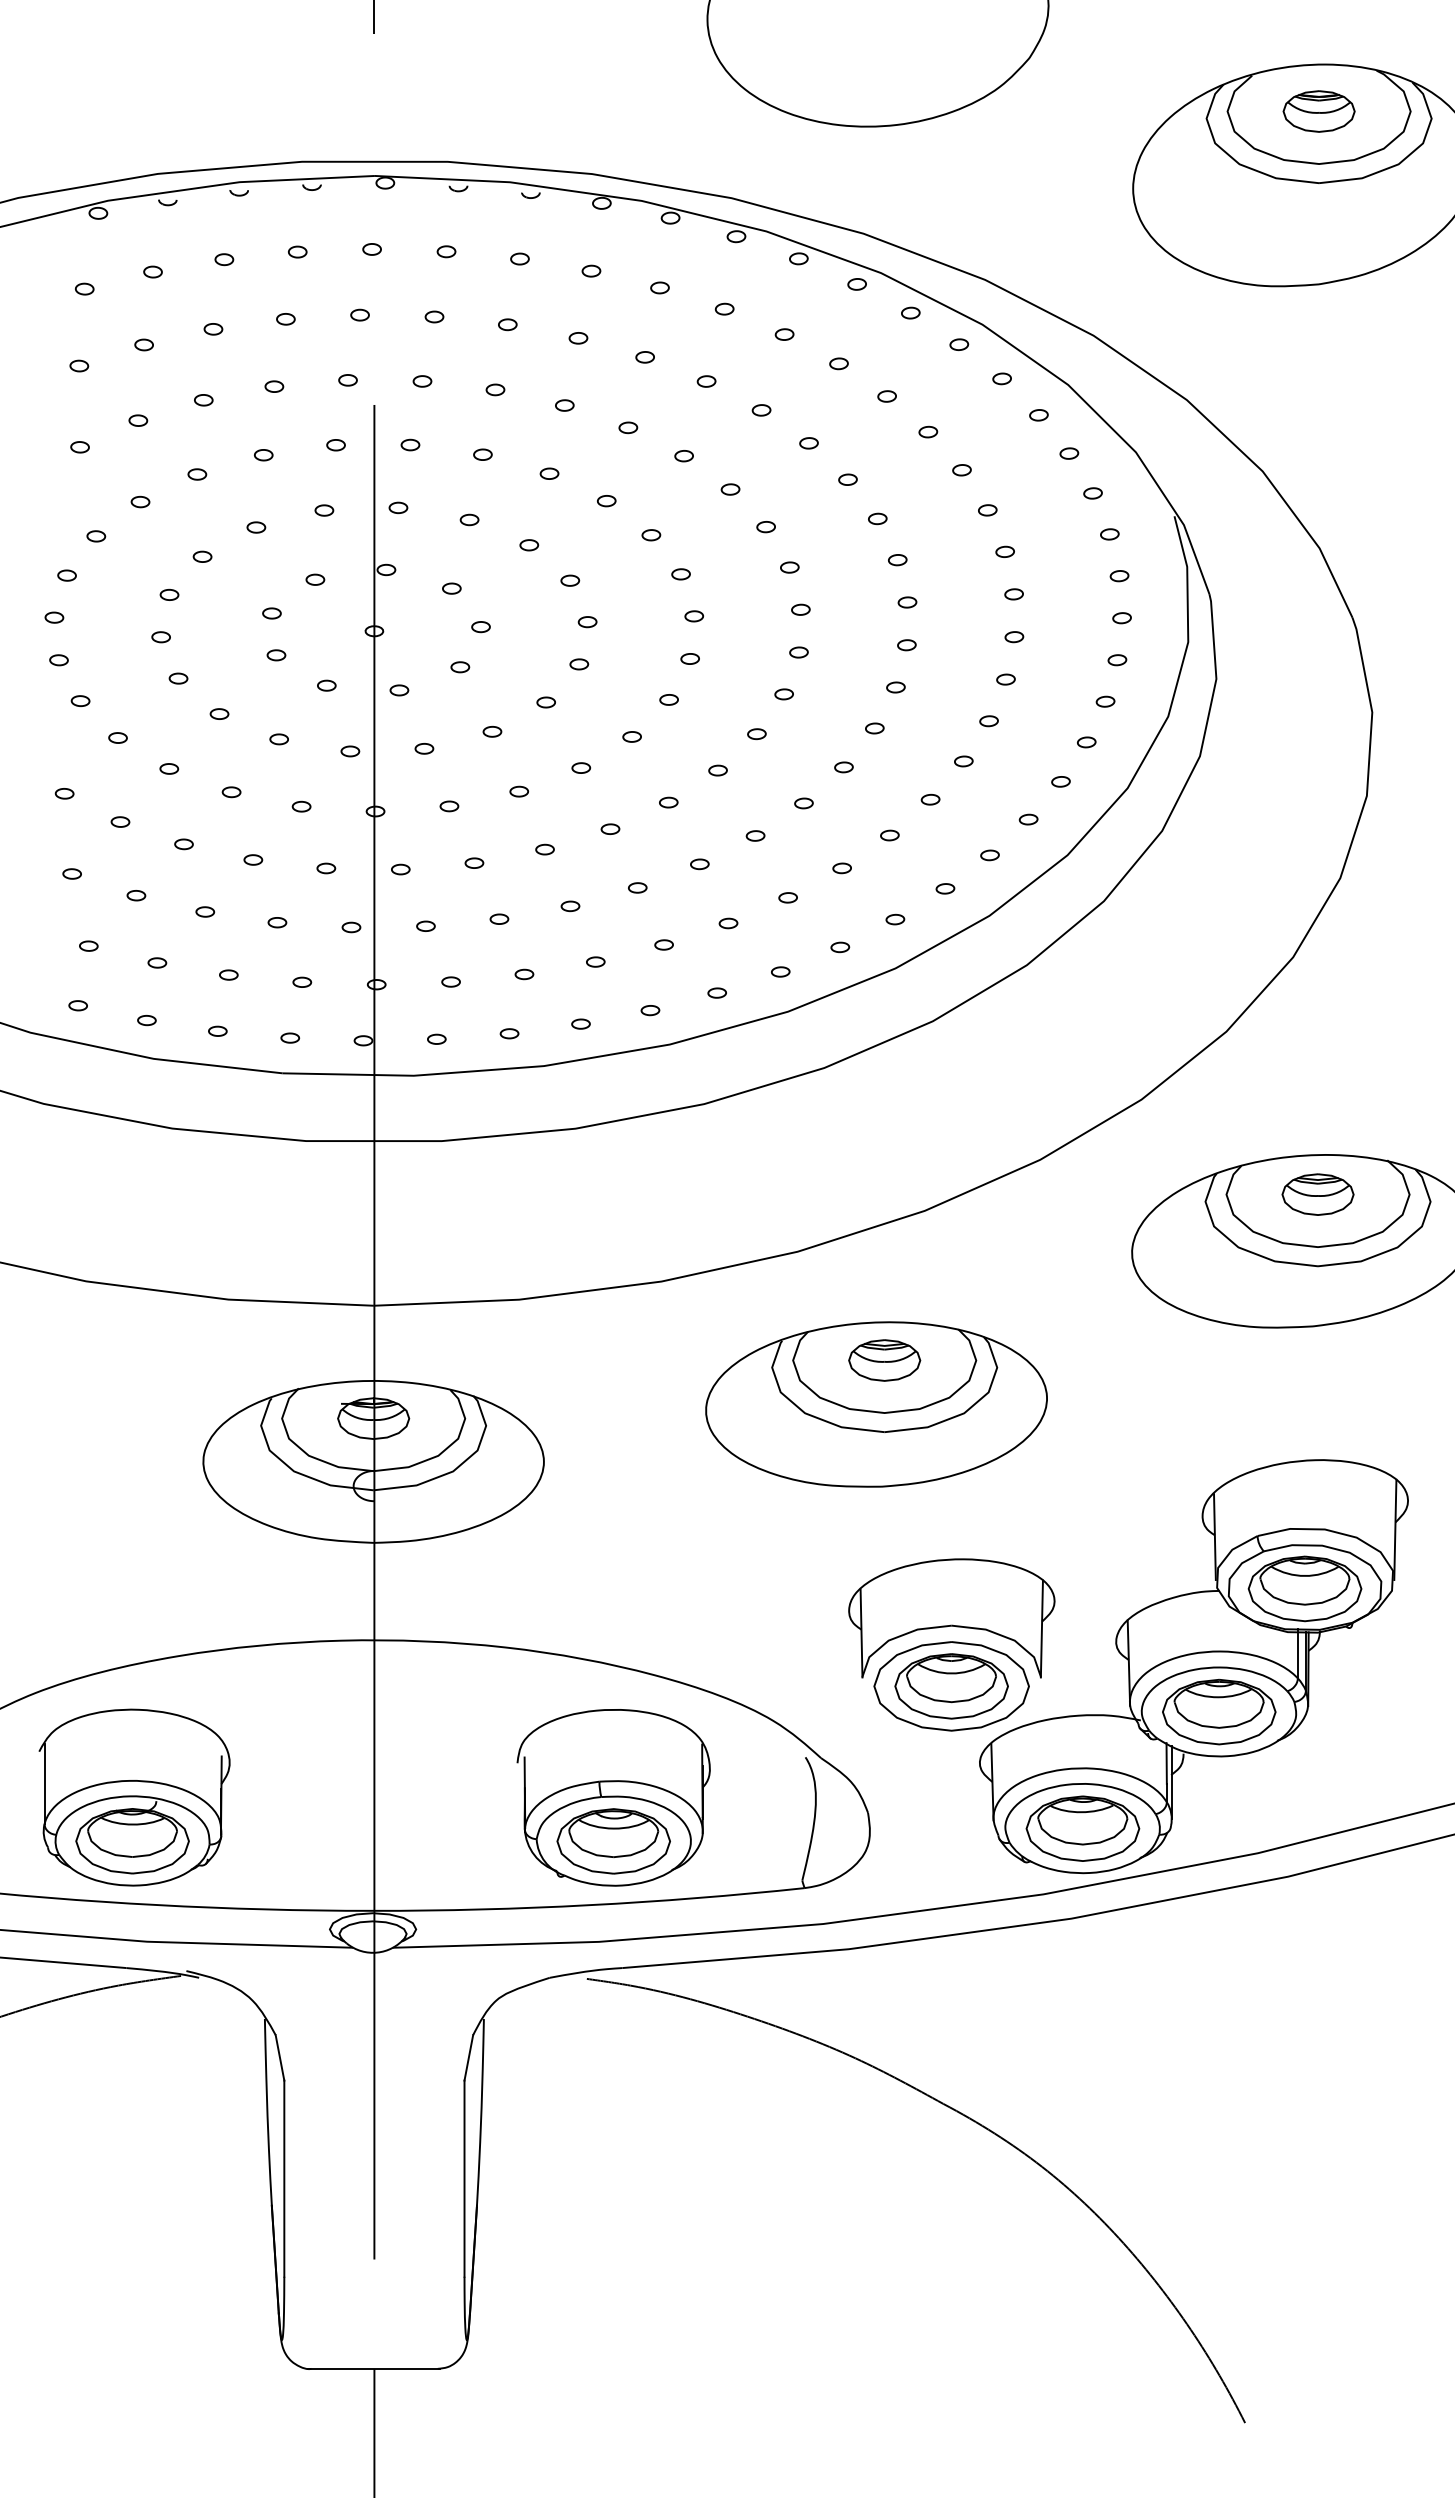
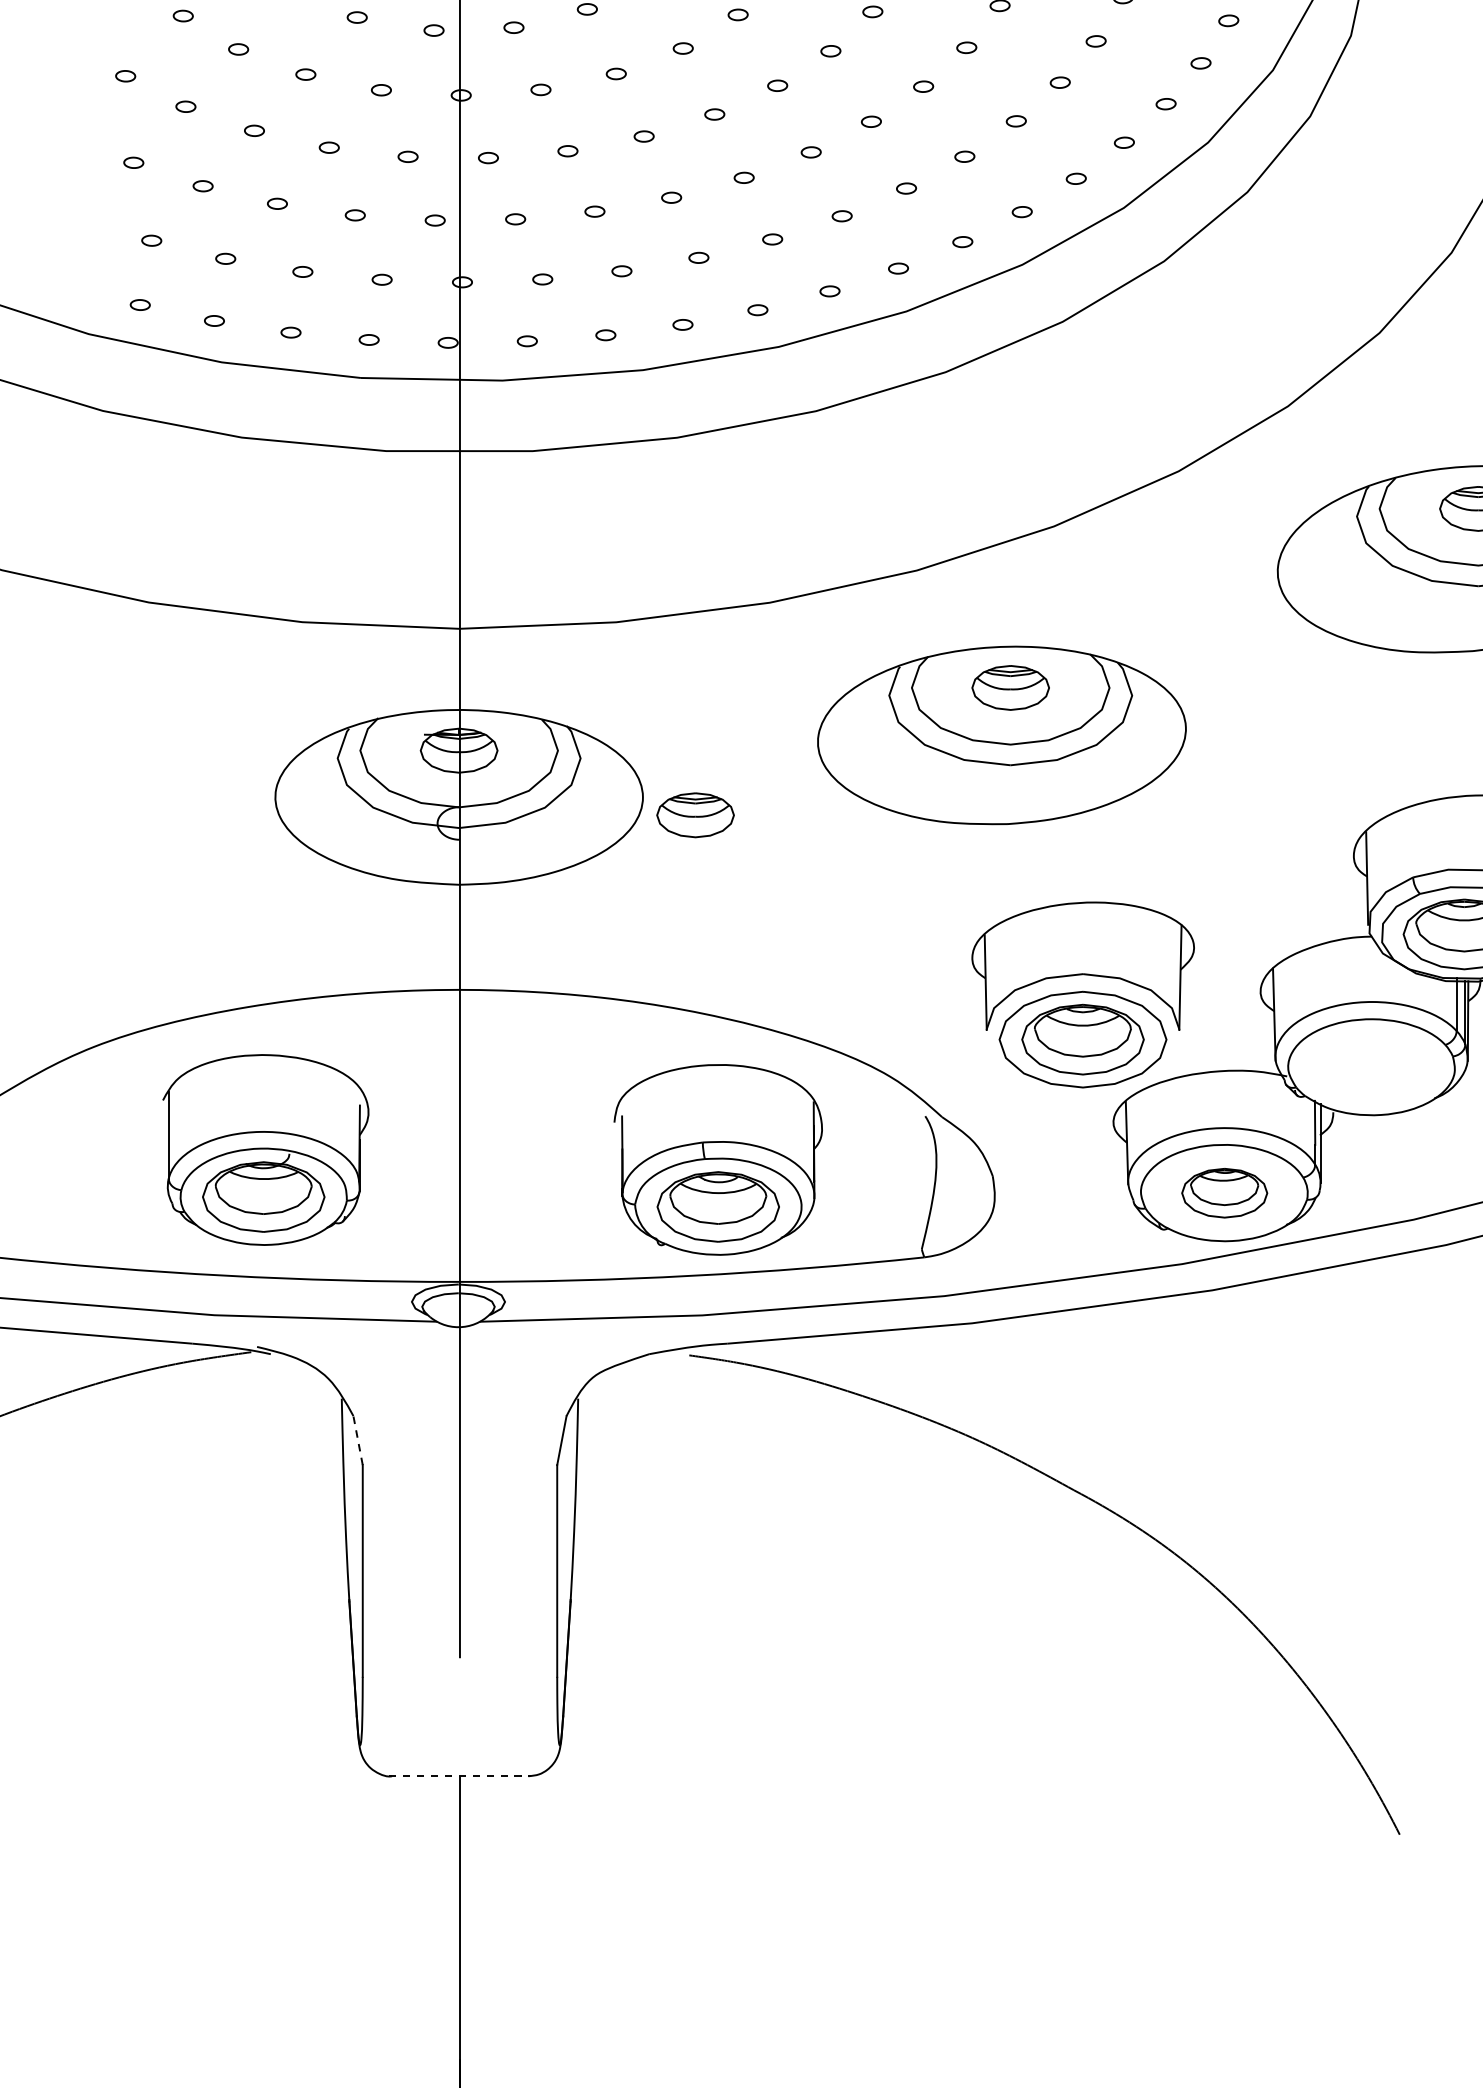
part: (592, 1478) -> (695, 815), added
part: (1219, 1711) -> (1372, 1066), removed
part: (134, 1797) -> (265, 1149), moved
part: (1082, 1828) -> (1224, 1193), size x0.7
line: (279, 2057) -> (357, 1440), solid -> dashed
line: (374, 2369) -> (460, 1776), solid -> dashed

